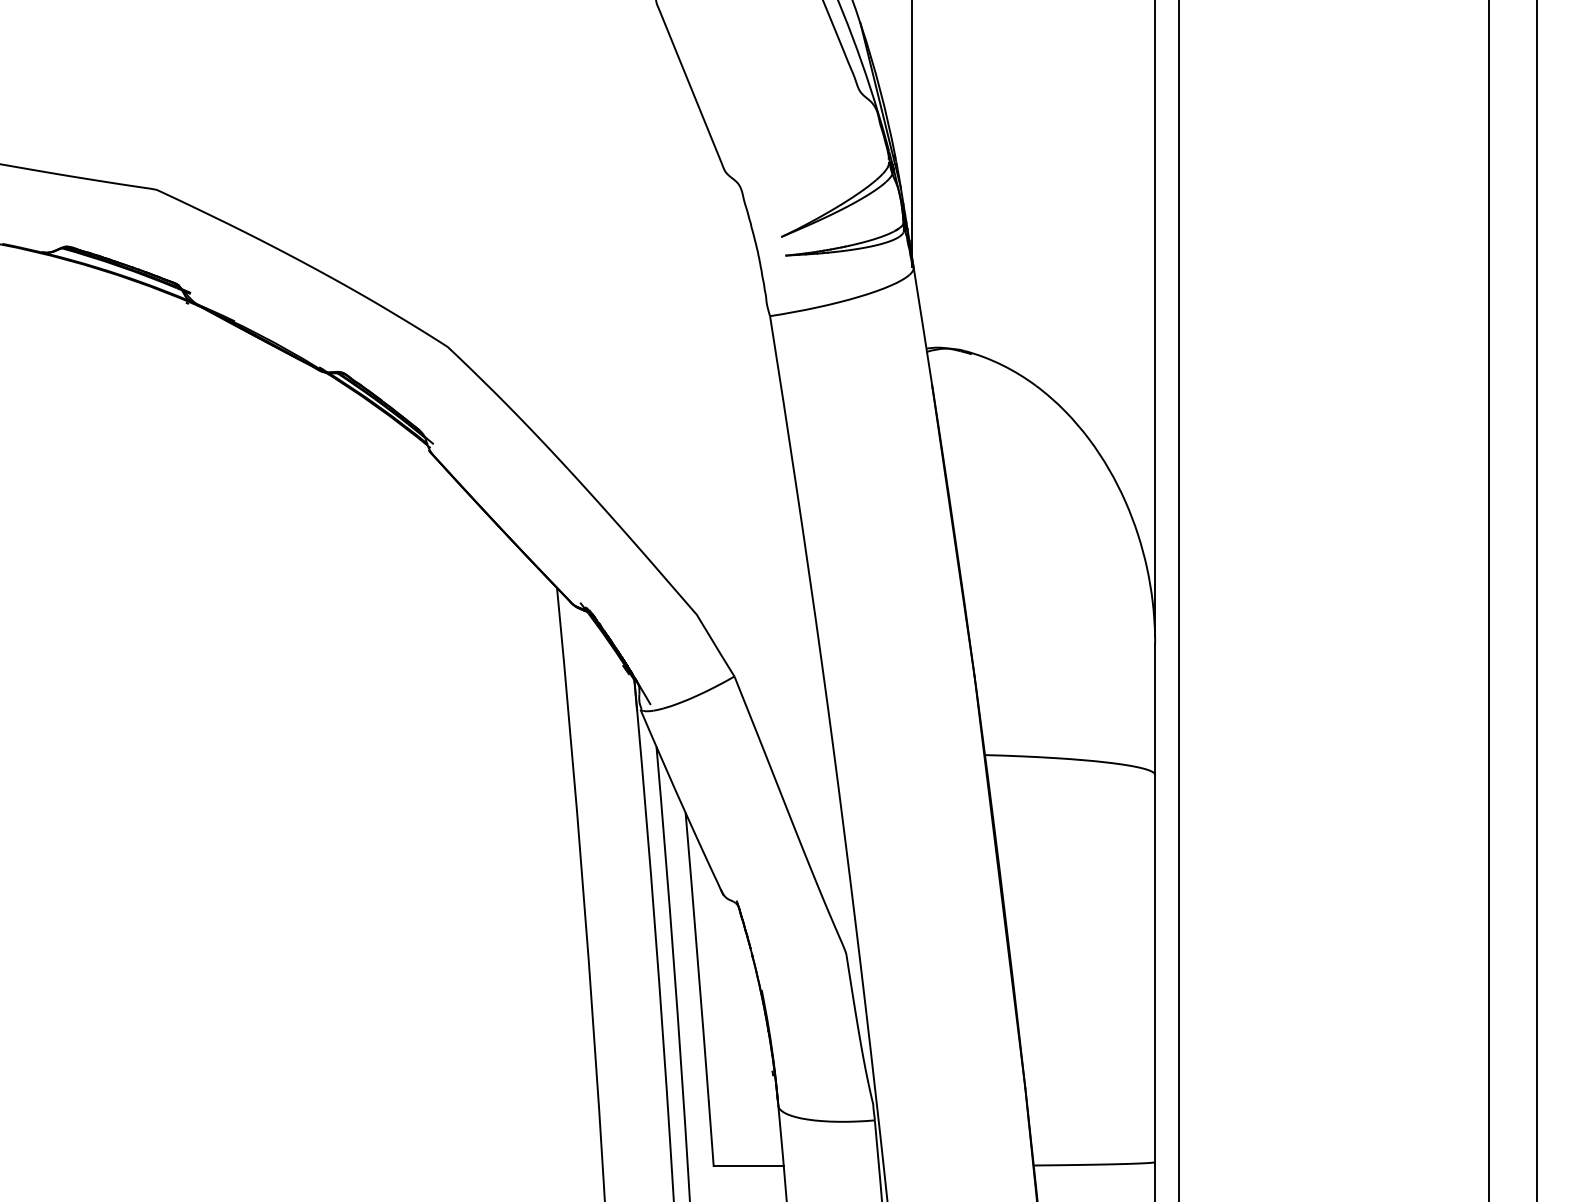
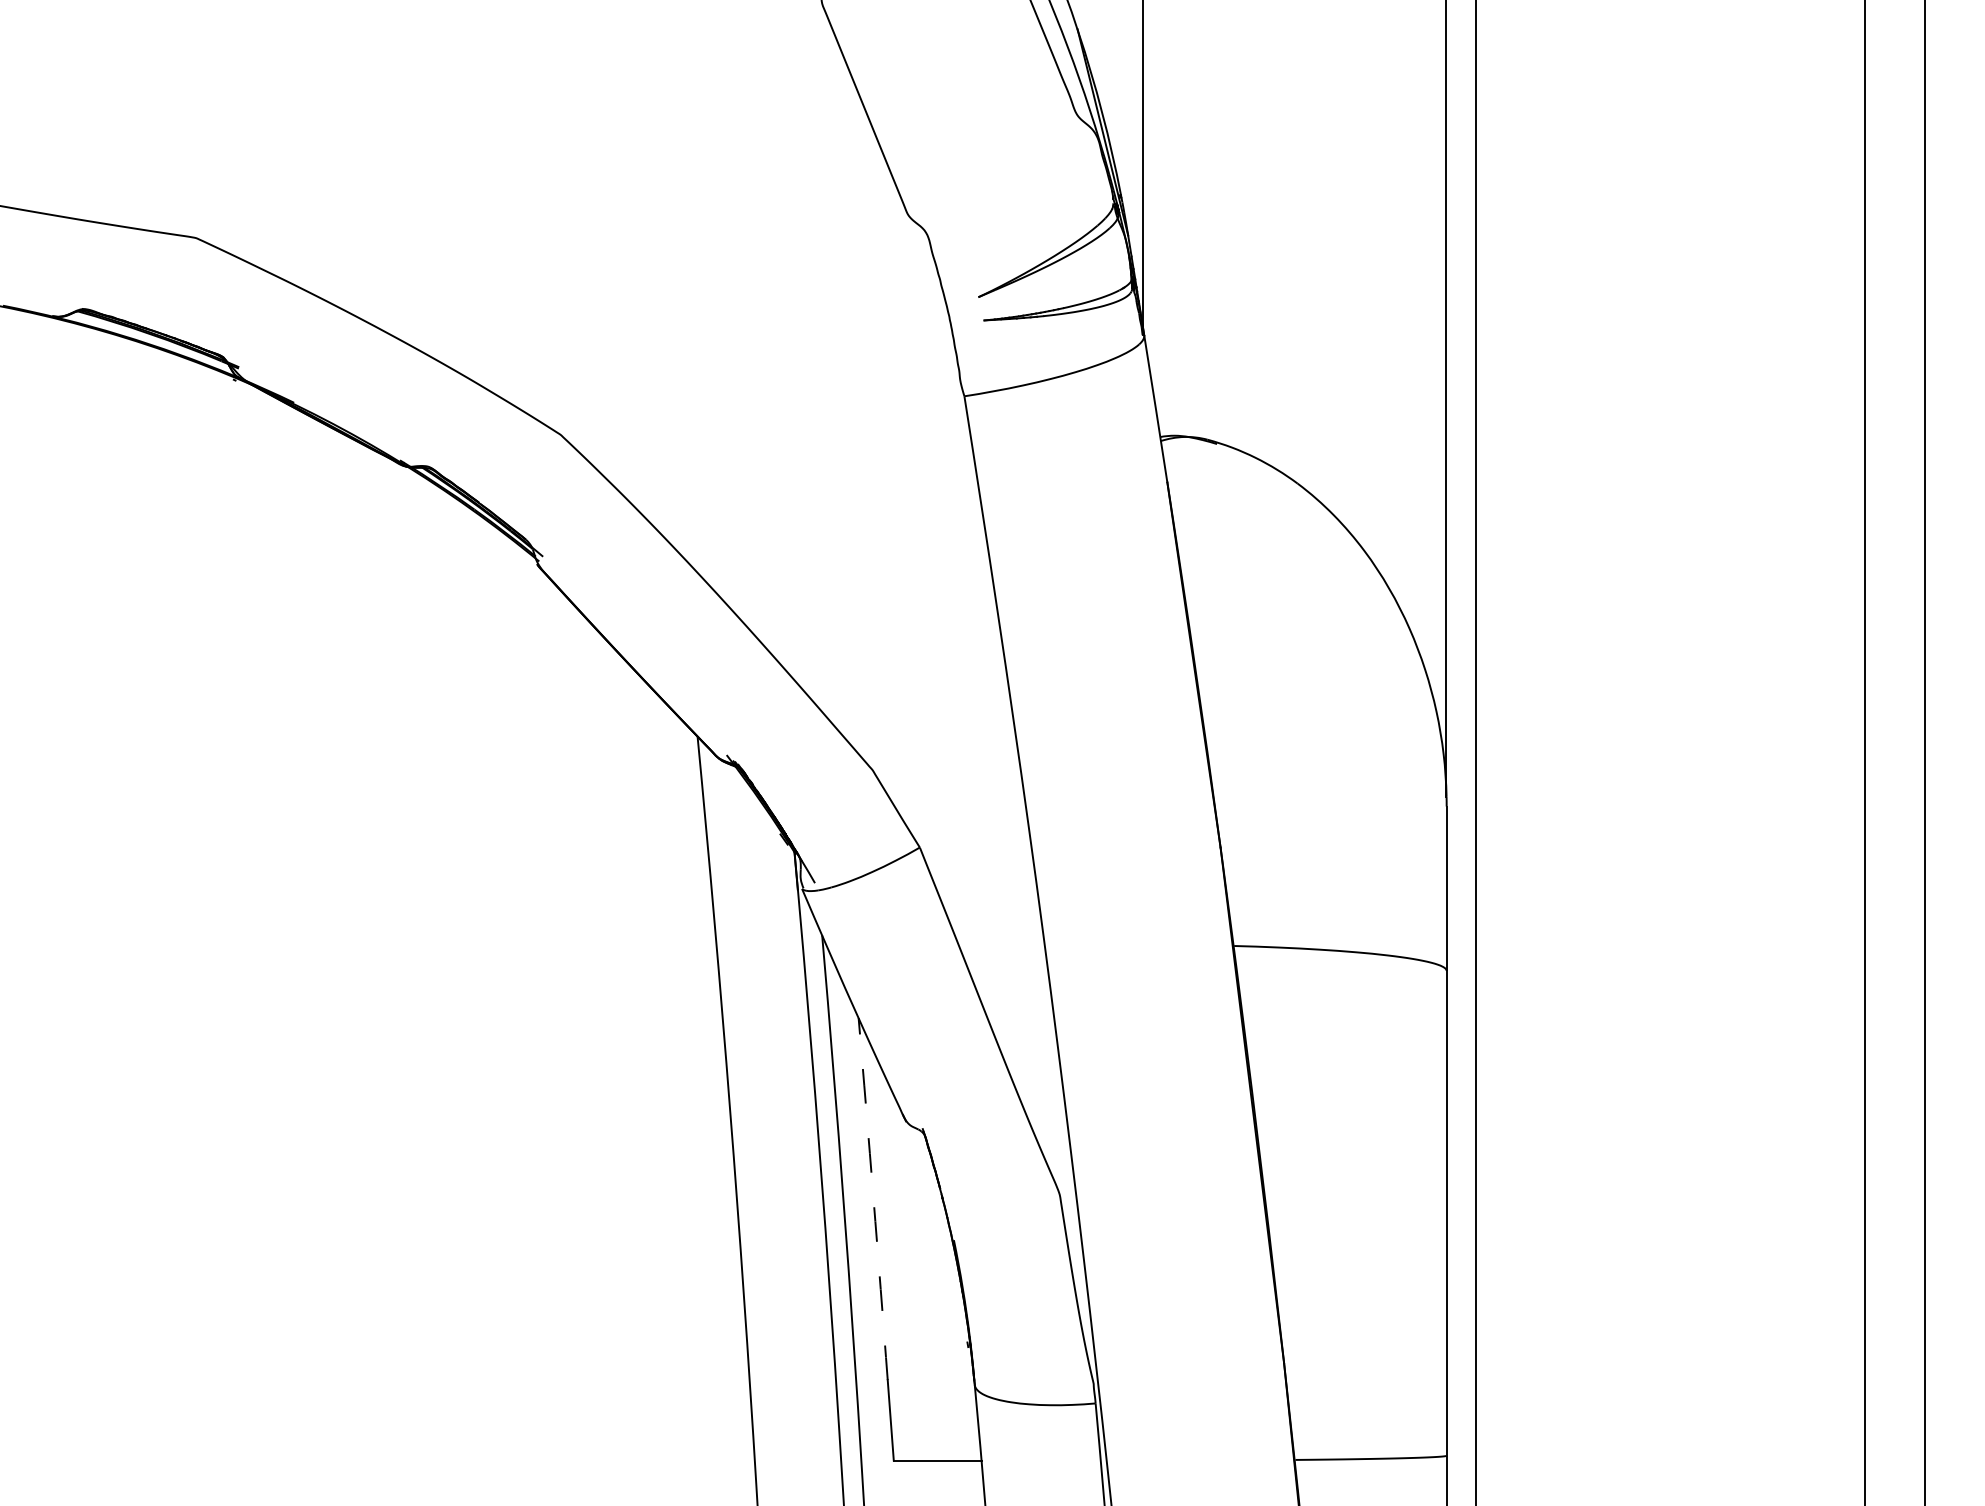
arc: (697, 957) -> (873, 1199), solid -> dashed

